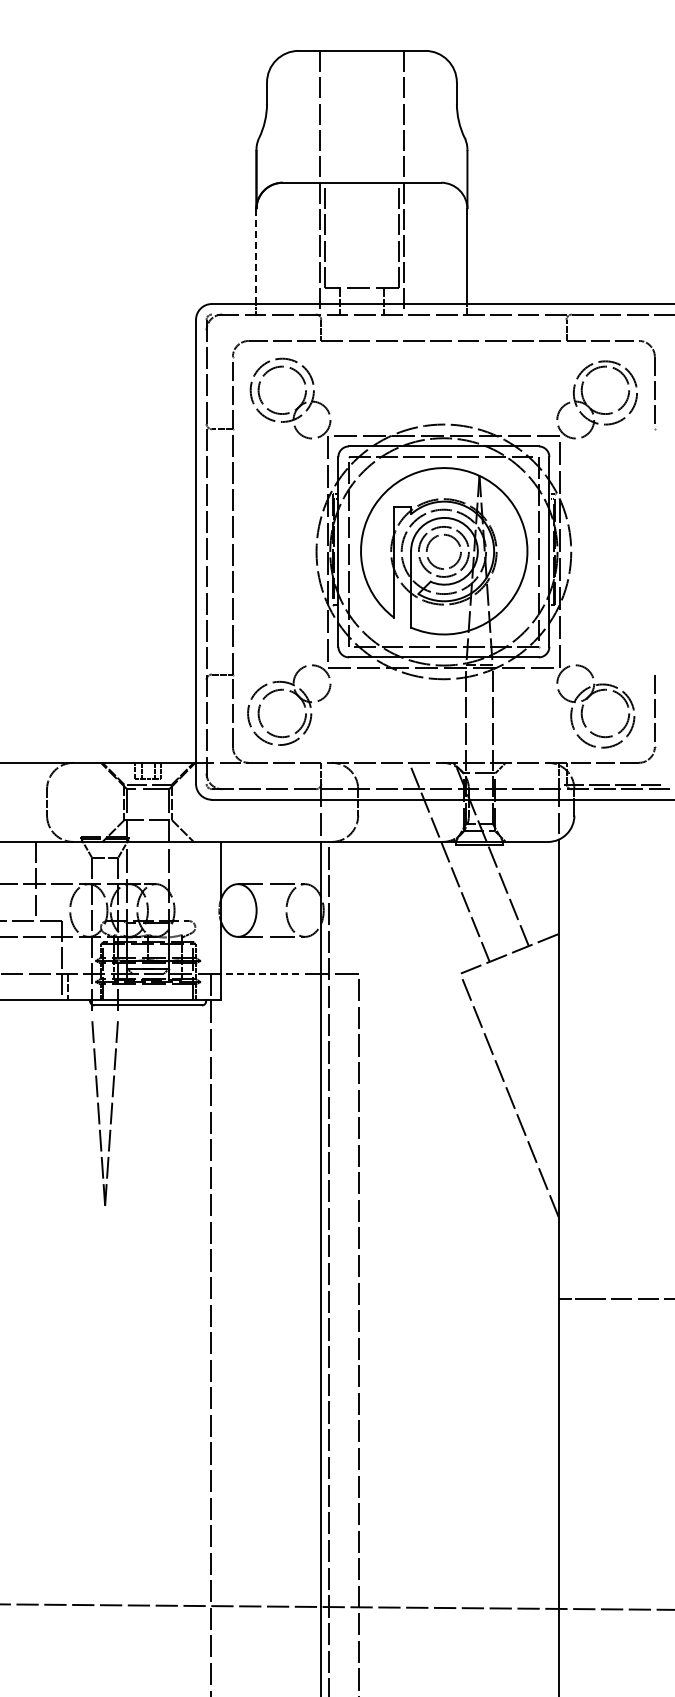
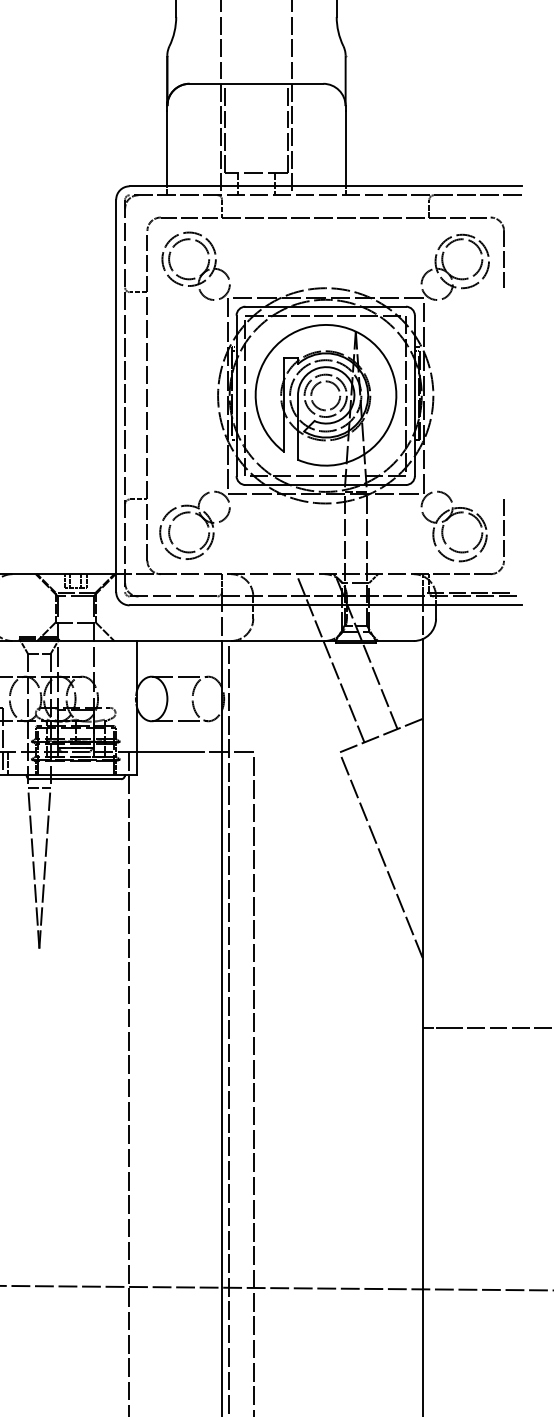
line: (256, 259) -> (167, 148), dashed -> solid
line: (259, 973) -> (169, 752), dashed -> solid
line: (104, 1015) -> (38, 787), added

